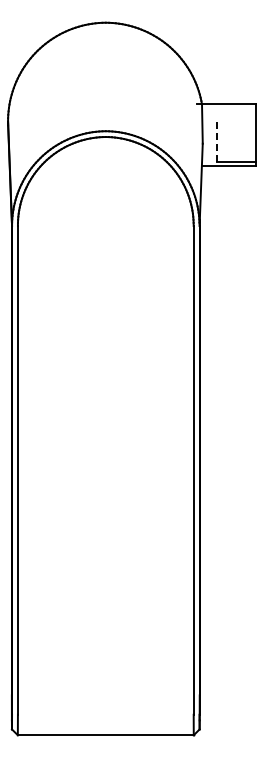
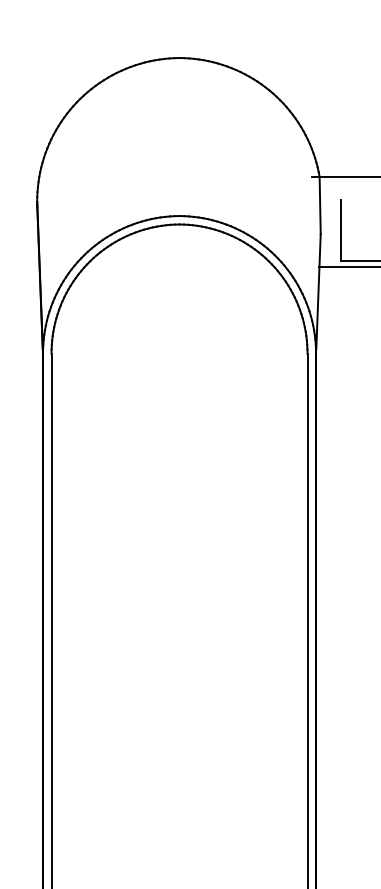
line: (216, 141) -> (340, 231), dashed -> solid

